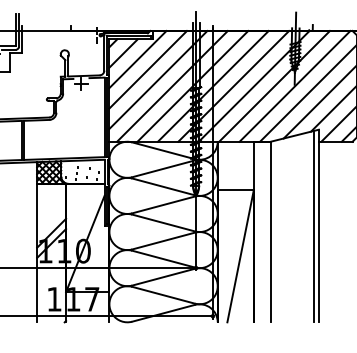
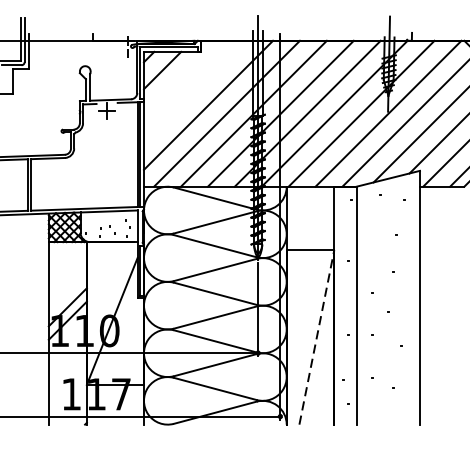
line: (137, 59) -> (180, 78), removed
line: (147, 69) -> (194, 91), removed
line: (314, 226) -> (414, 298), removed
line: (240, 256) -> (316, 337), solid -> dashed

